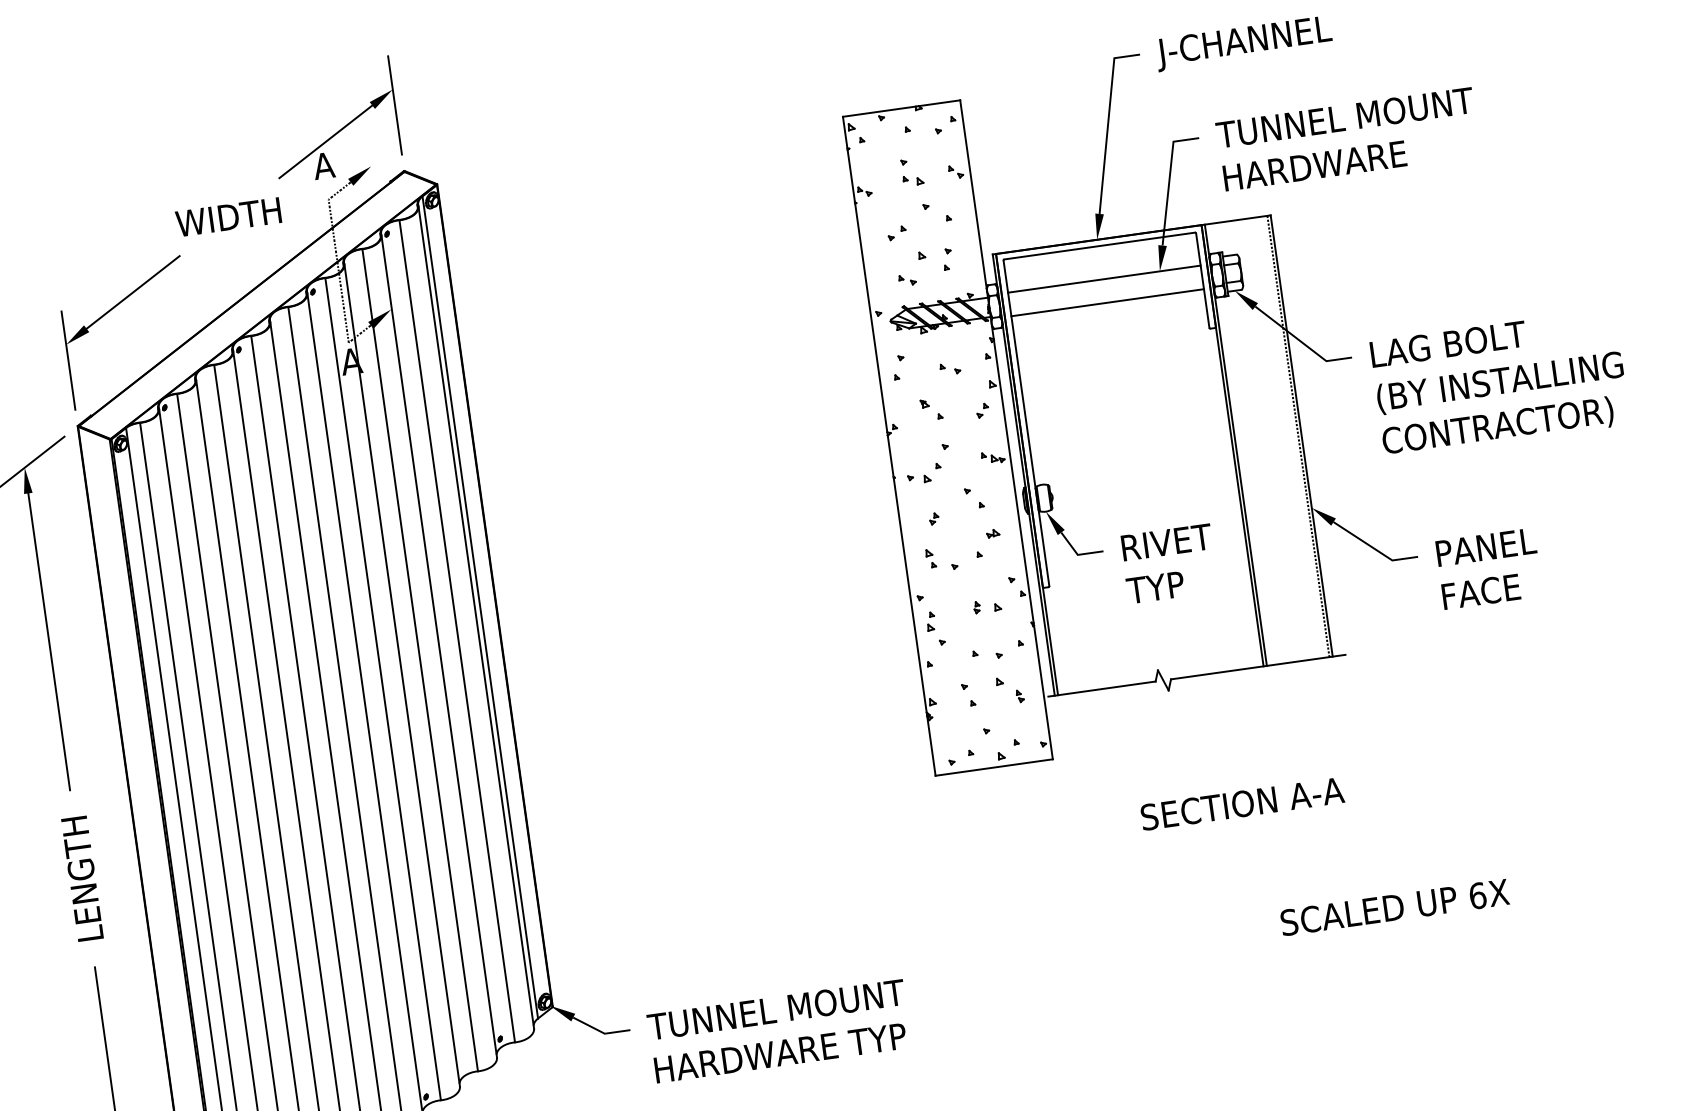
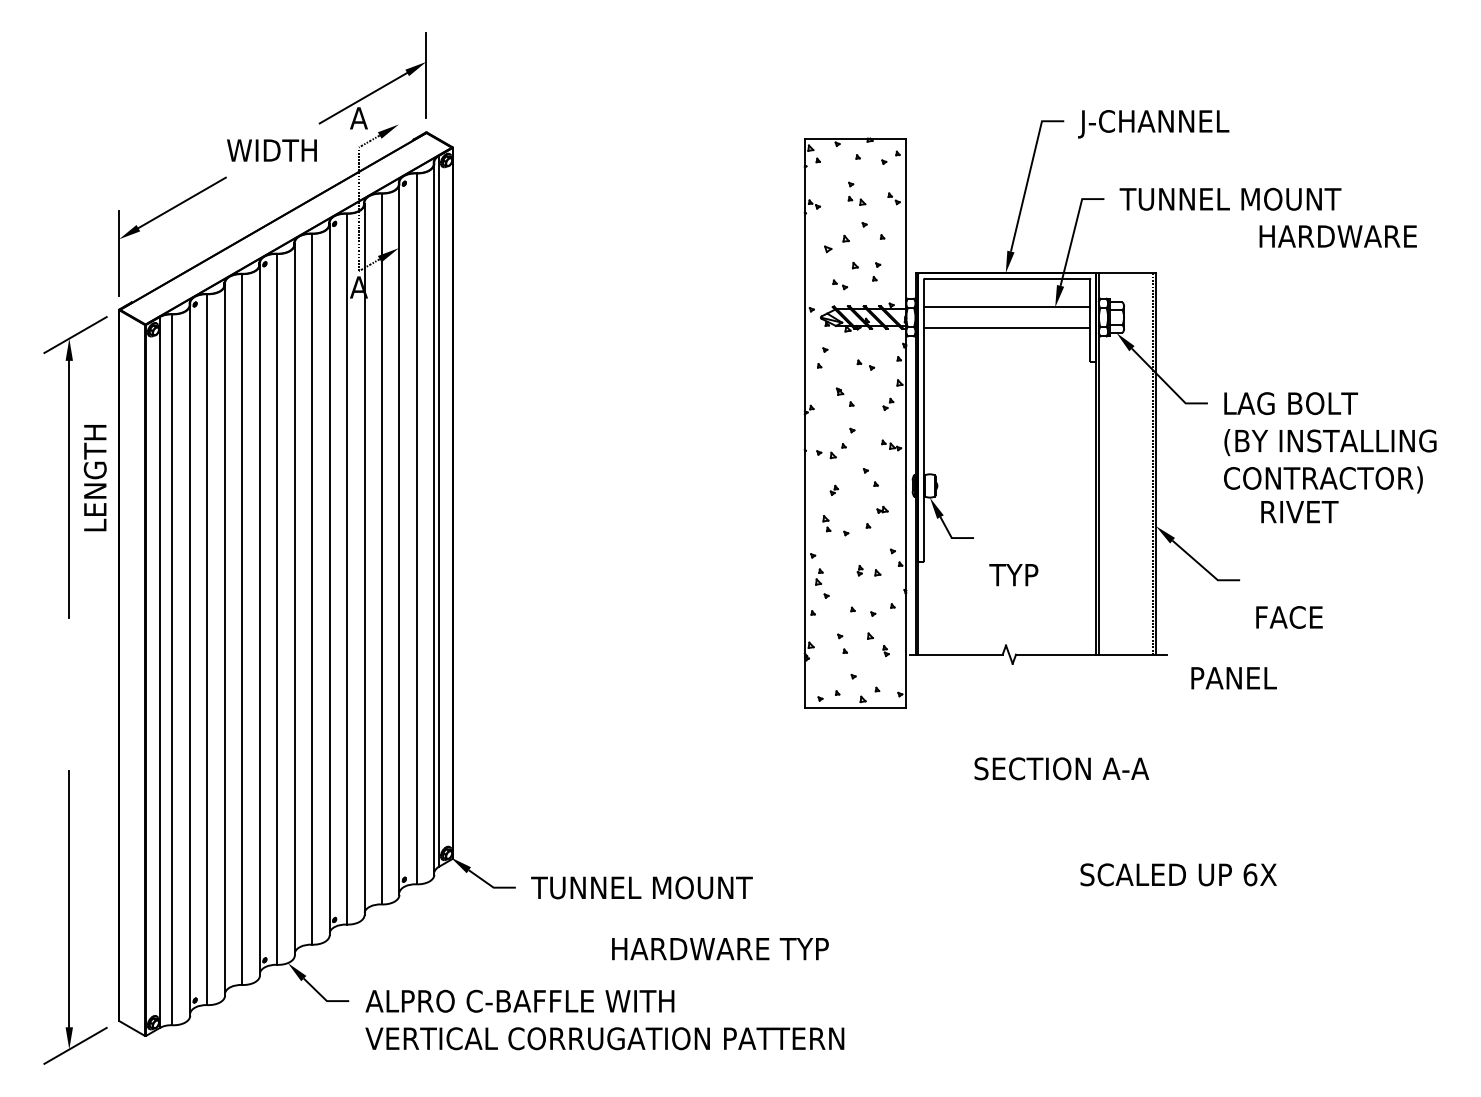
text: (1314, 166) -> (1337, 236), moved
part: (896, 232) -> (836, 243), size x1.6
text: (1166, 542) -> (1299, 512), moved
text: (1485, 547) -> (1233, 678), moved
text: (81, 879) -> (94, 478), moved
text: (780, 1053) -> (720, 949), moved

